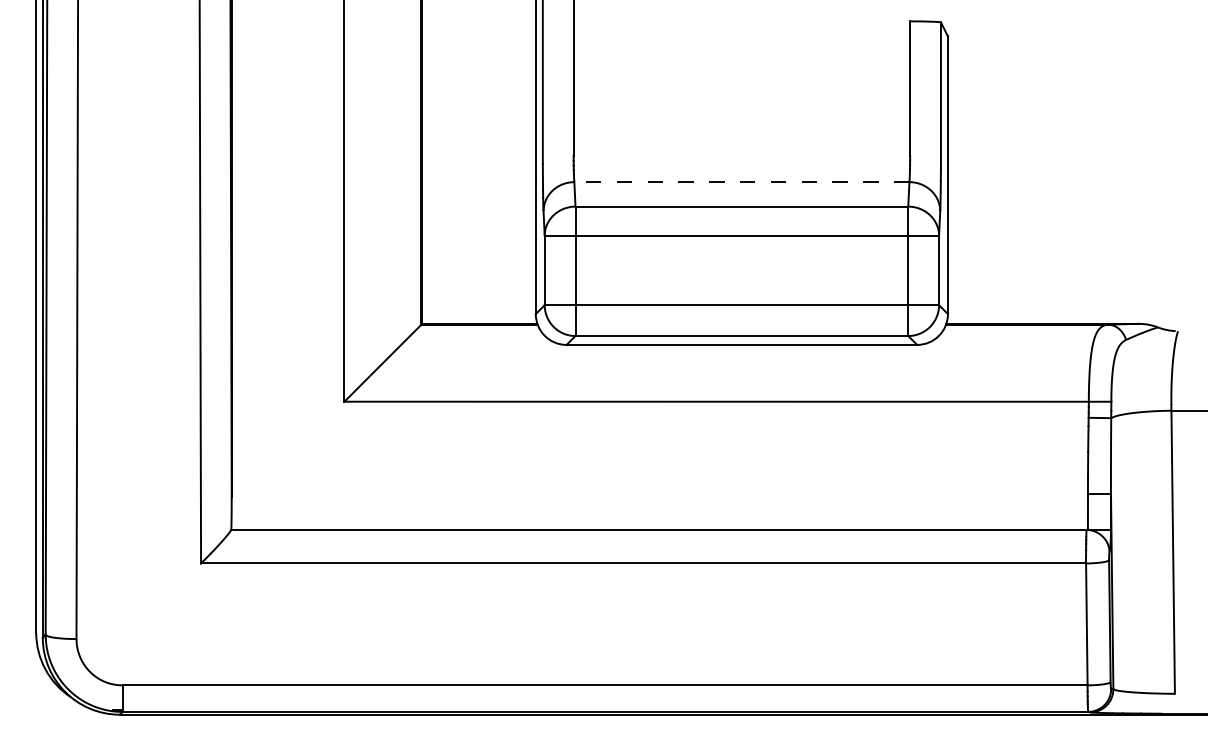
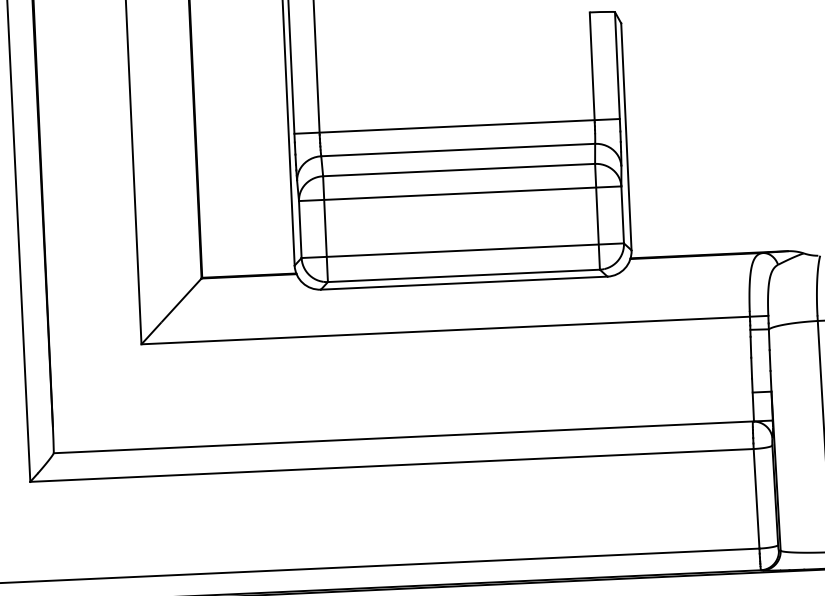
line: (741, 153) -> (456, 126), added
line: (741, 182) -> (457, 150), dashed -> solid

